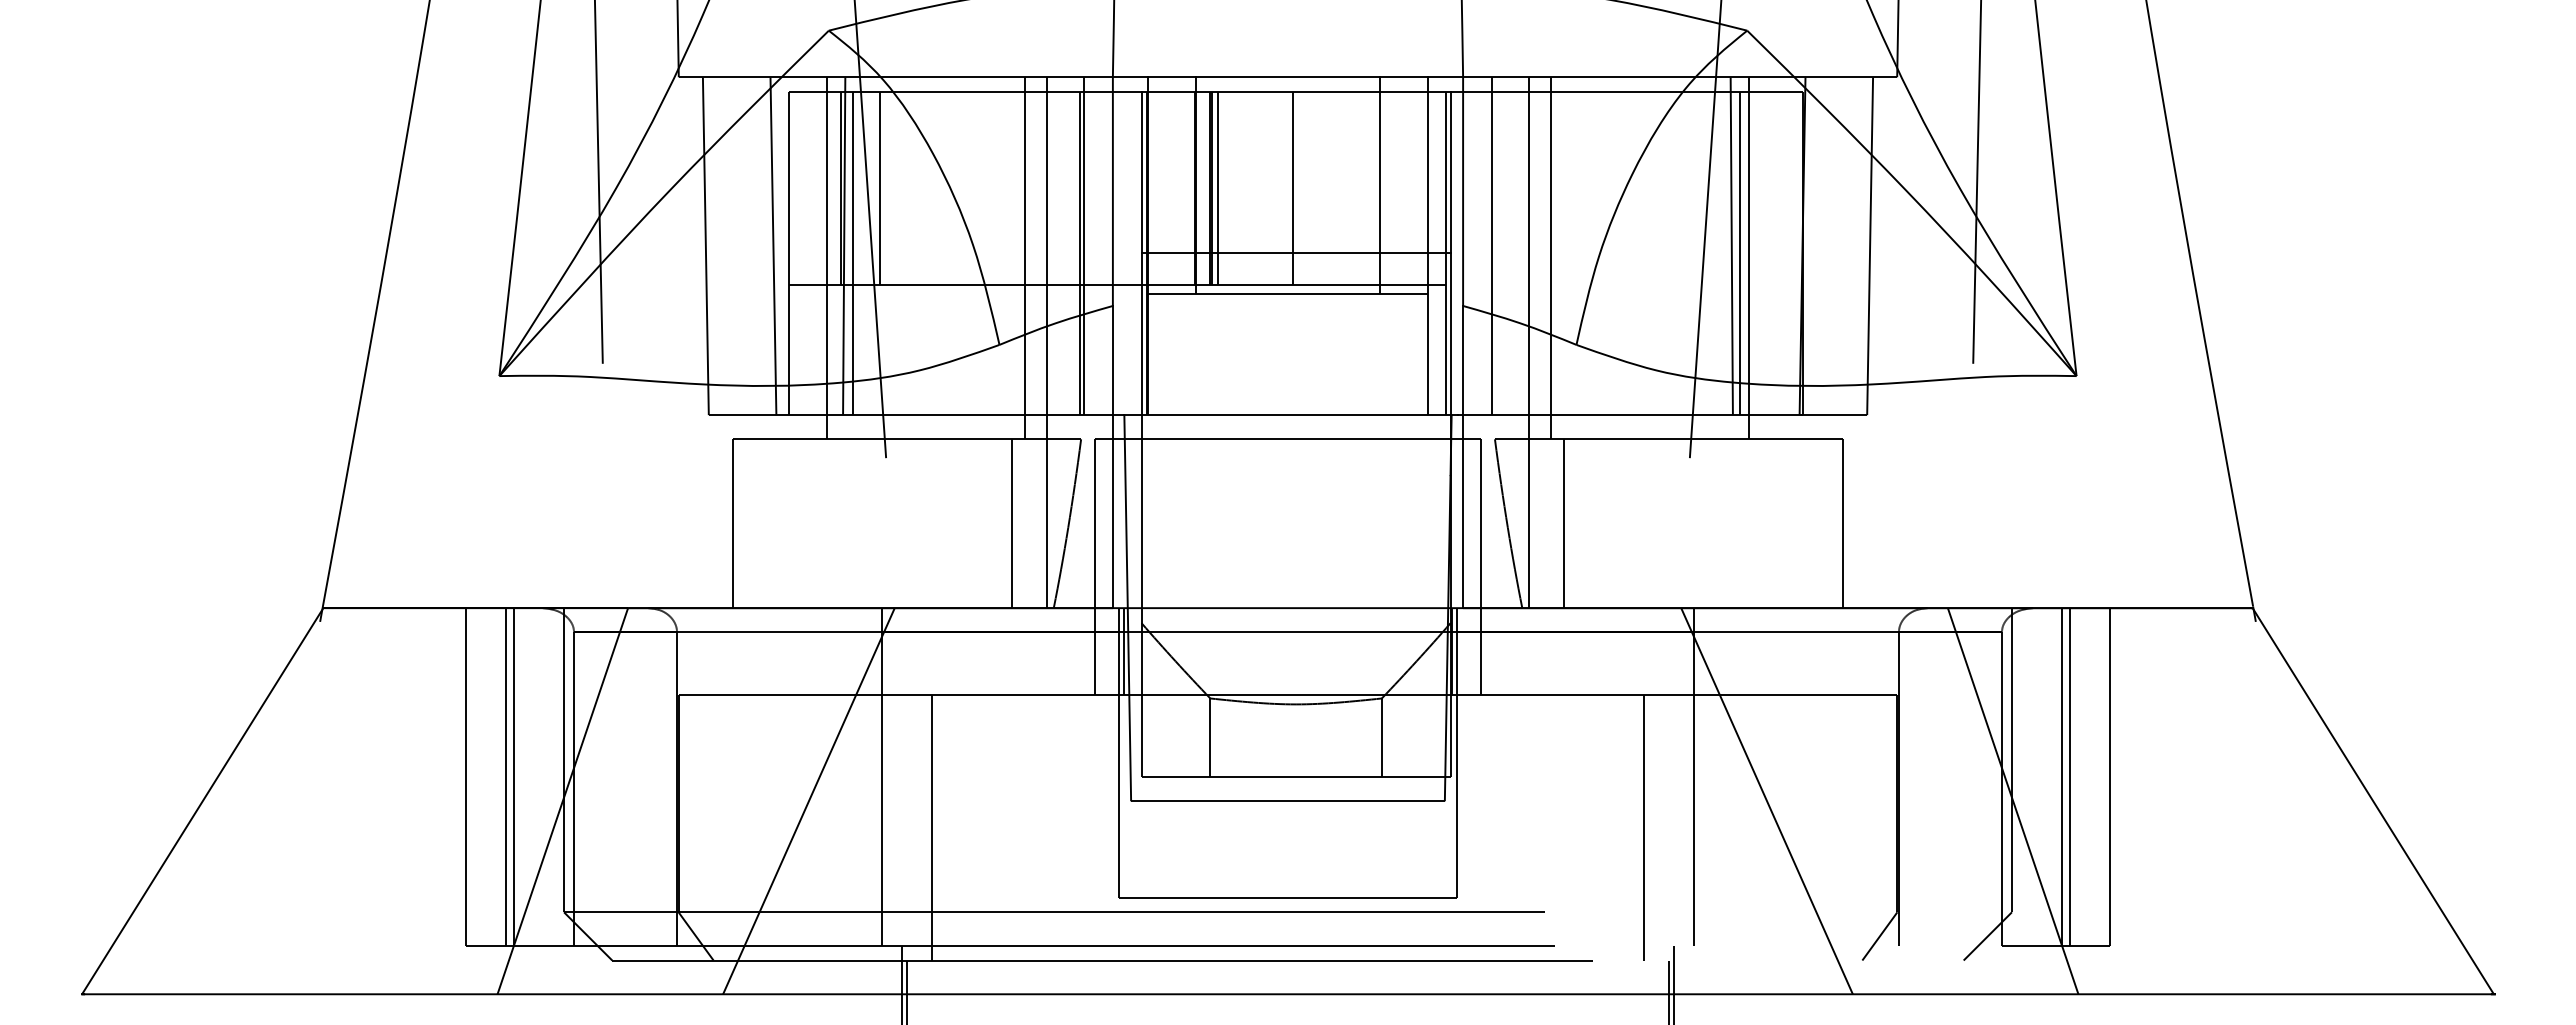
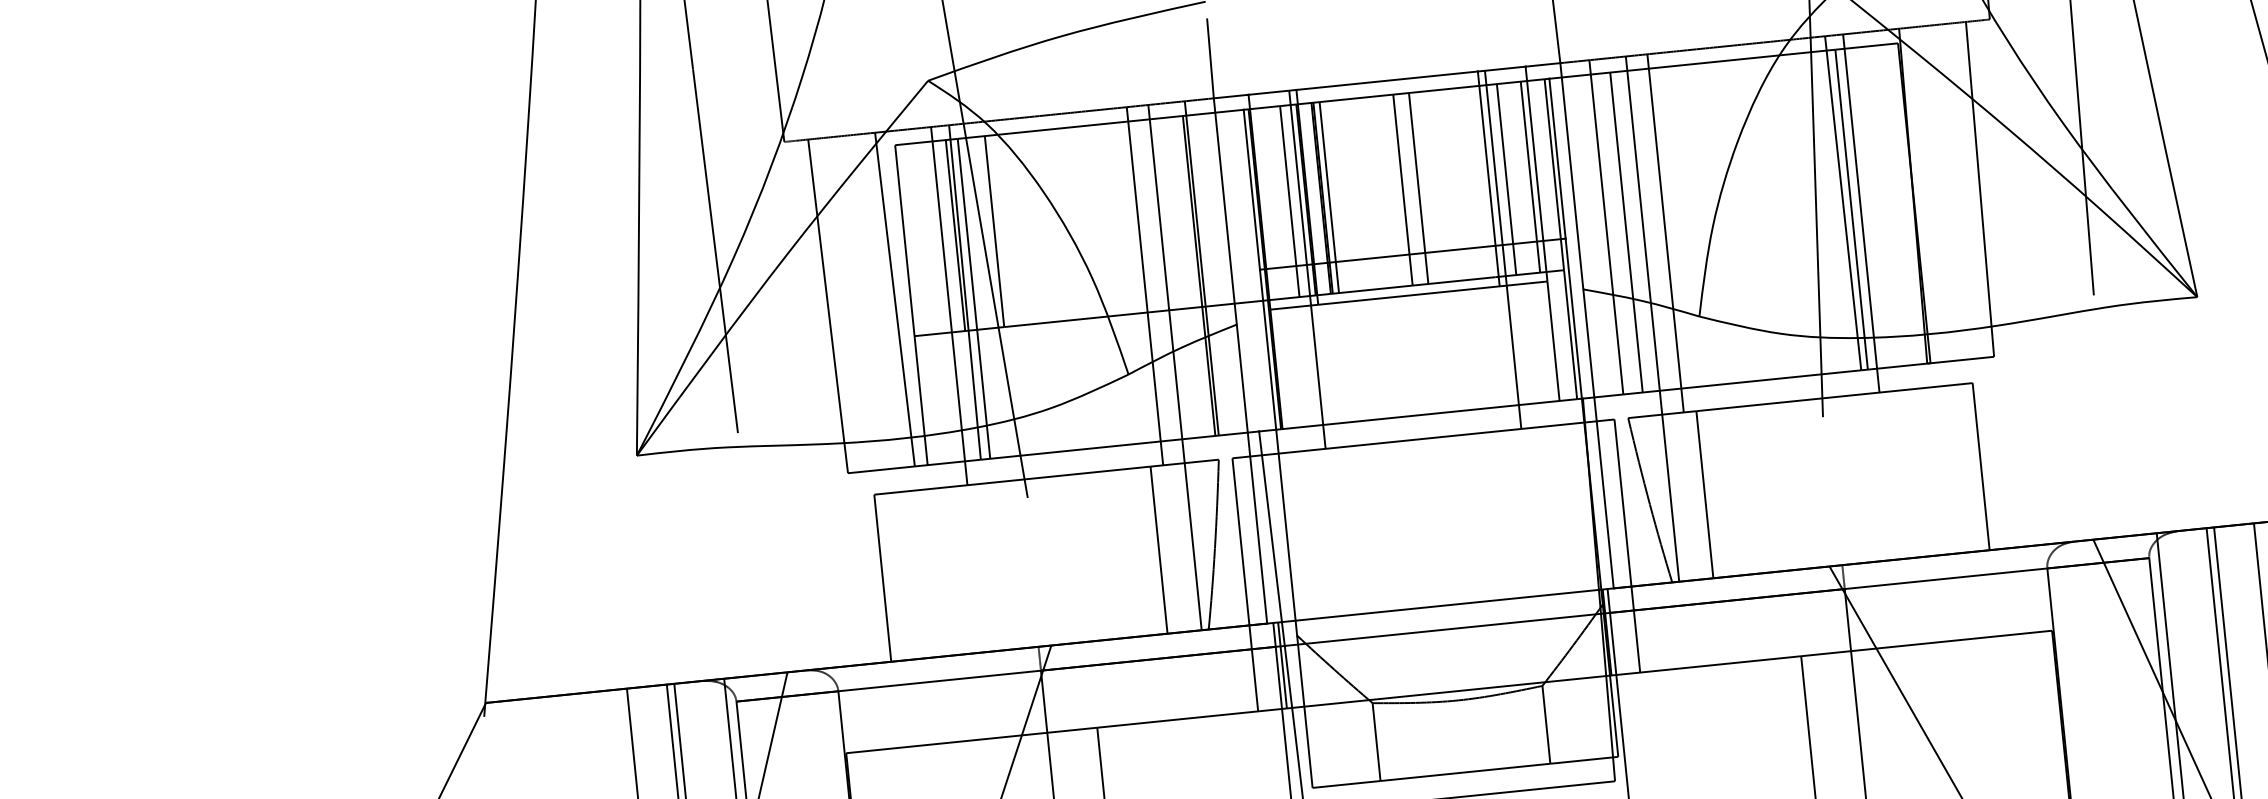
line: (1178, 187) -> (1289, 200), added
line: (1308, 187) -> (1418, 187), added
line: (1397, 187) -> (1506, 178), added
line: (1421, 187) -> (1530, 176), added
line: (1512, 253) -> (1626, 232), added
line: (1189, 258) -> (1307, 269), added
line: (1386, 258) -> (1502, 250), added

